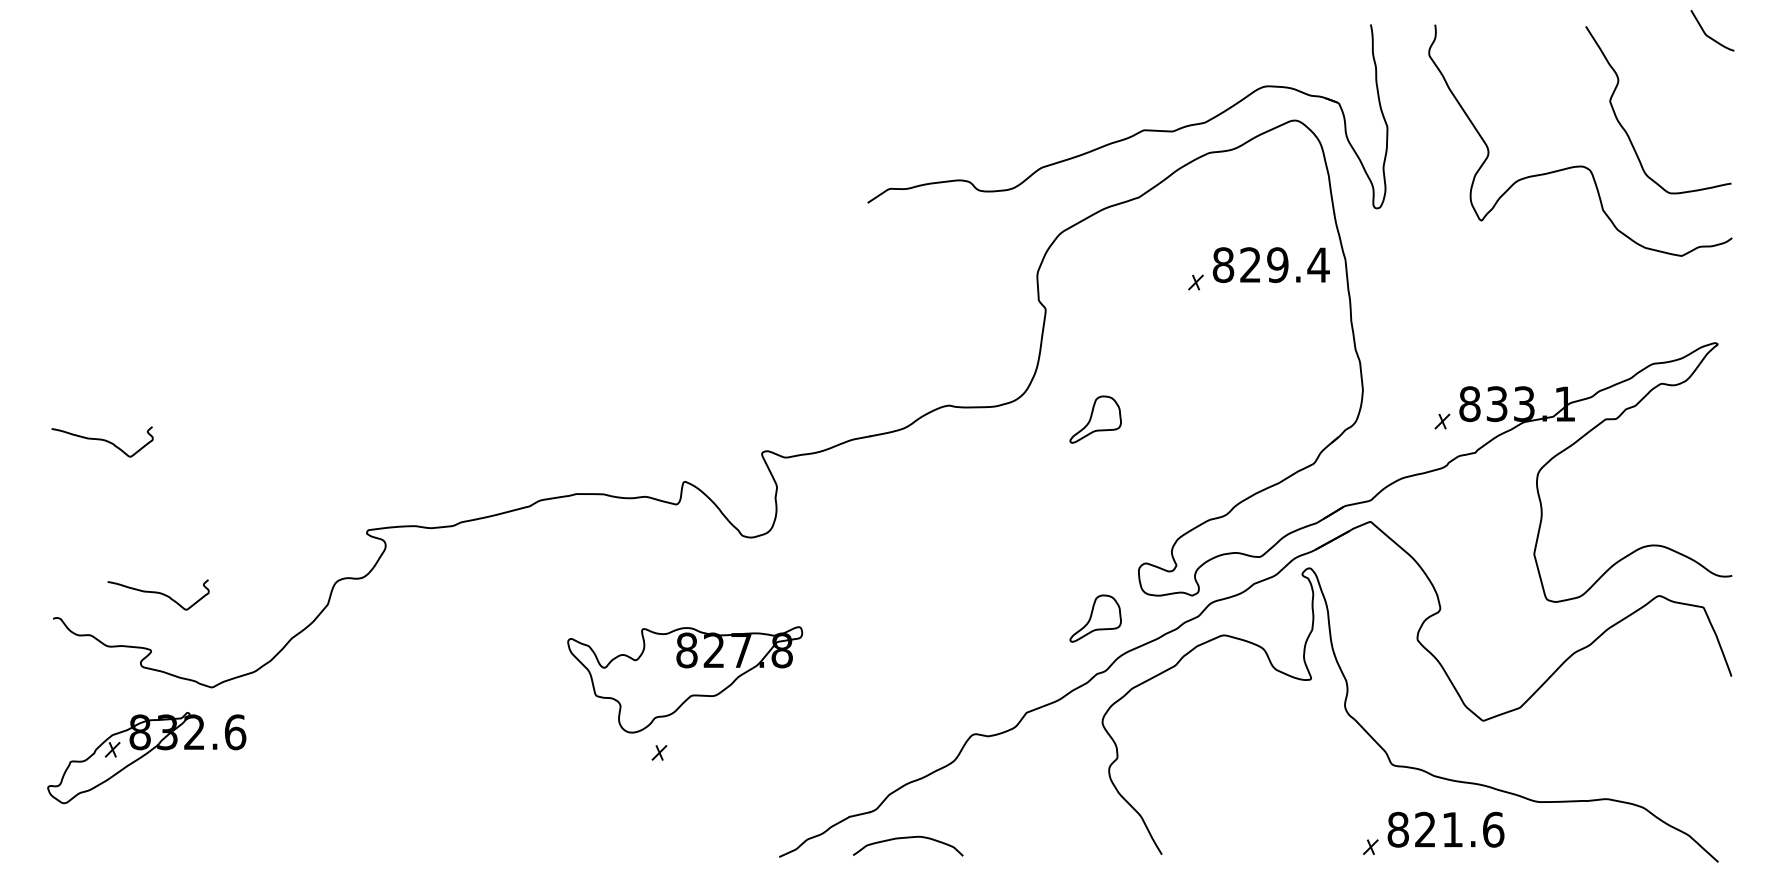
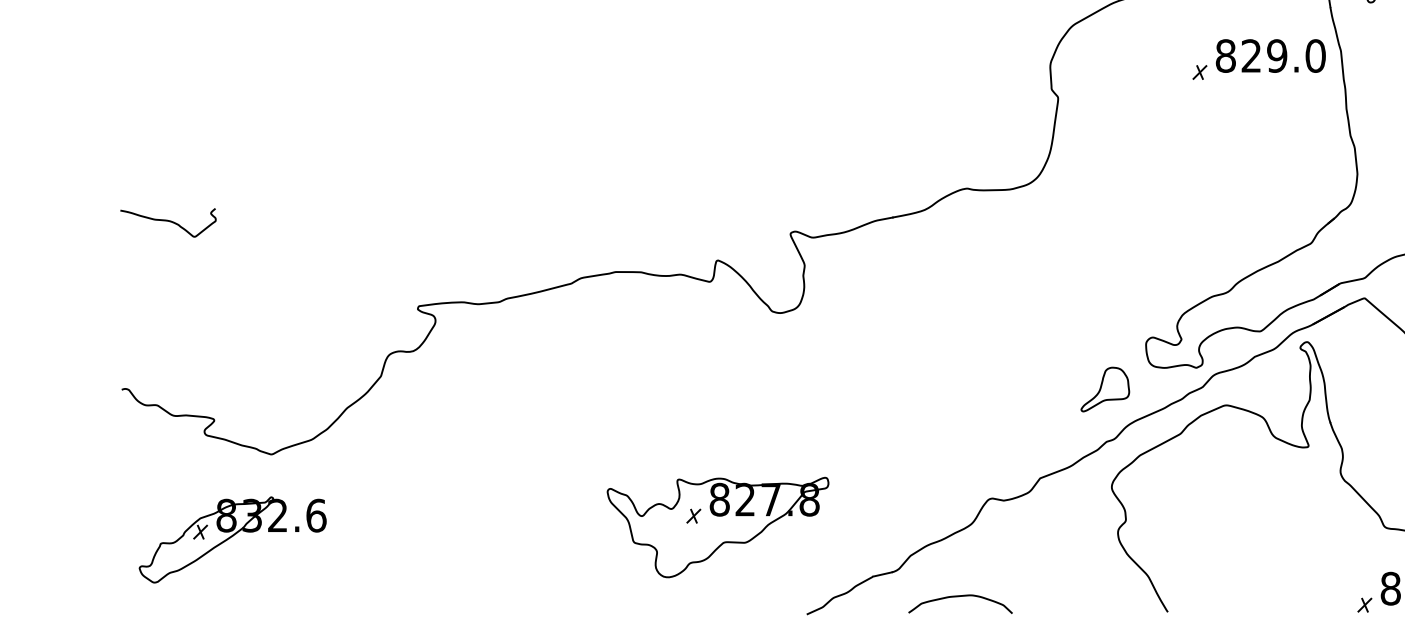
text: (1318, 265) -> (1315, 56), 829.4 -> 829.0
part: (1095, 419) -> (1105, 201), removed
curve: (158, 593) -> (221, 365), removed
part: (685, 679) -> (718, 527), moved
part: (146, 758) -> (232, 540), moved
curve: (907, 838) -> (959, 596), moved

